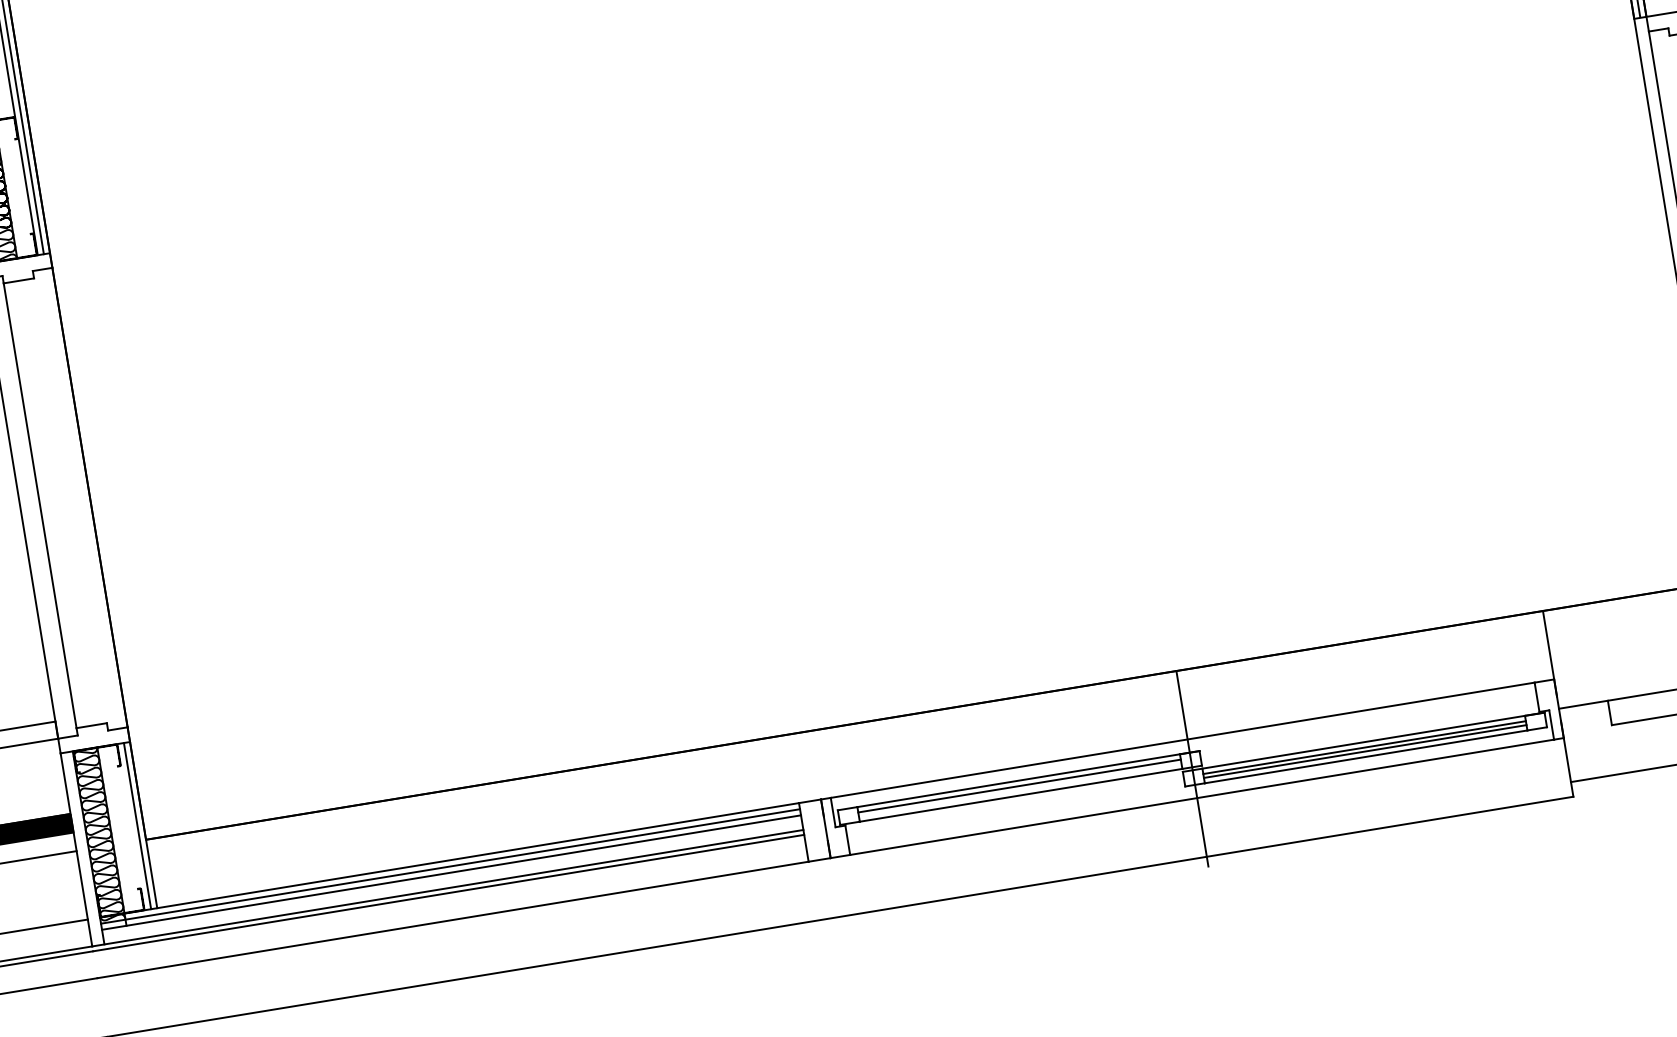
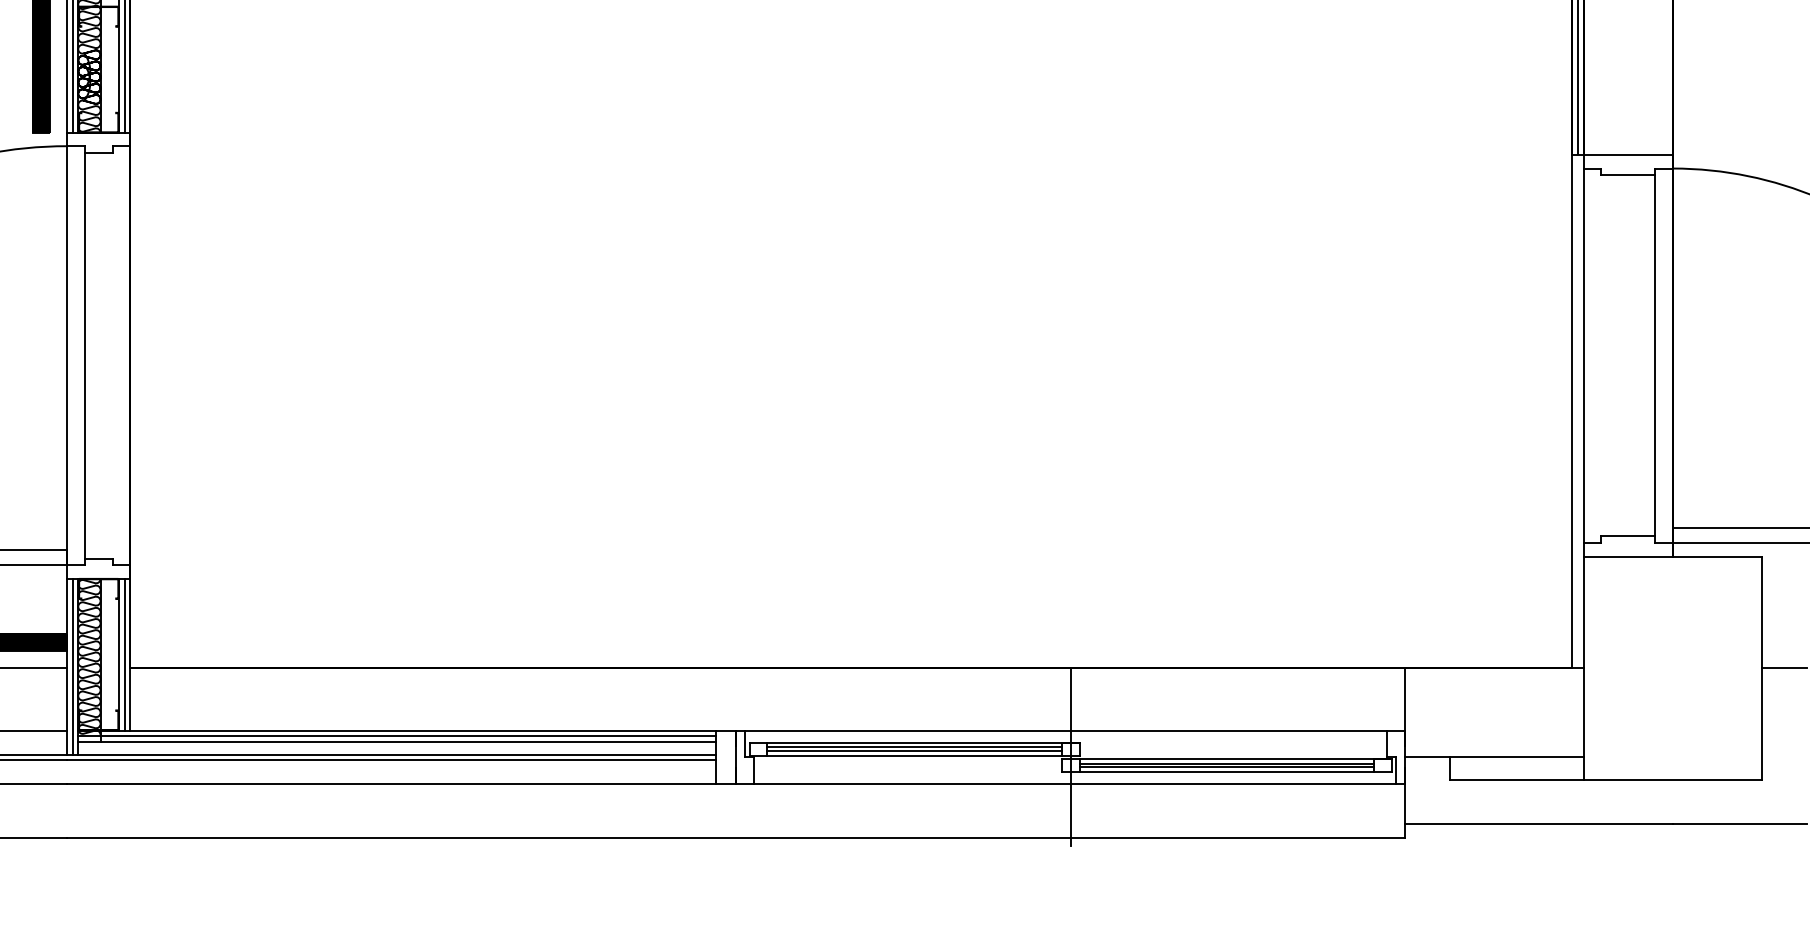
line: (1020, 790) -> (914, 751), added
line: (131, 826) -> (119, 654), added
line: (82, 848) -> (72, 666), added

